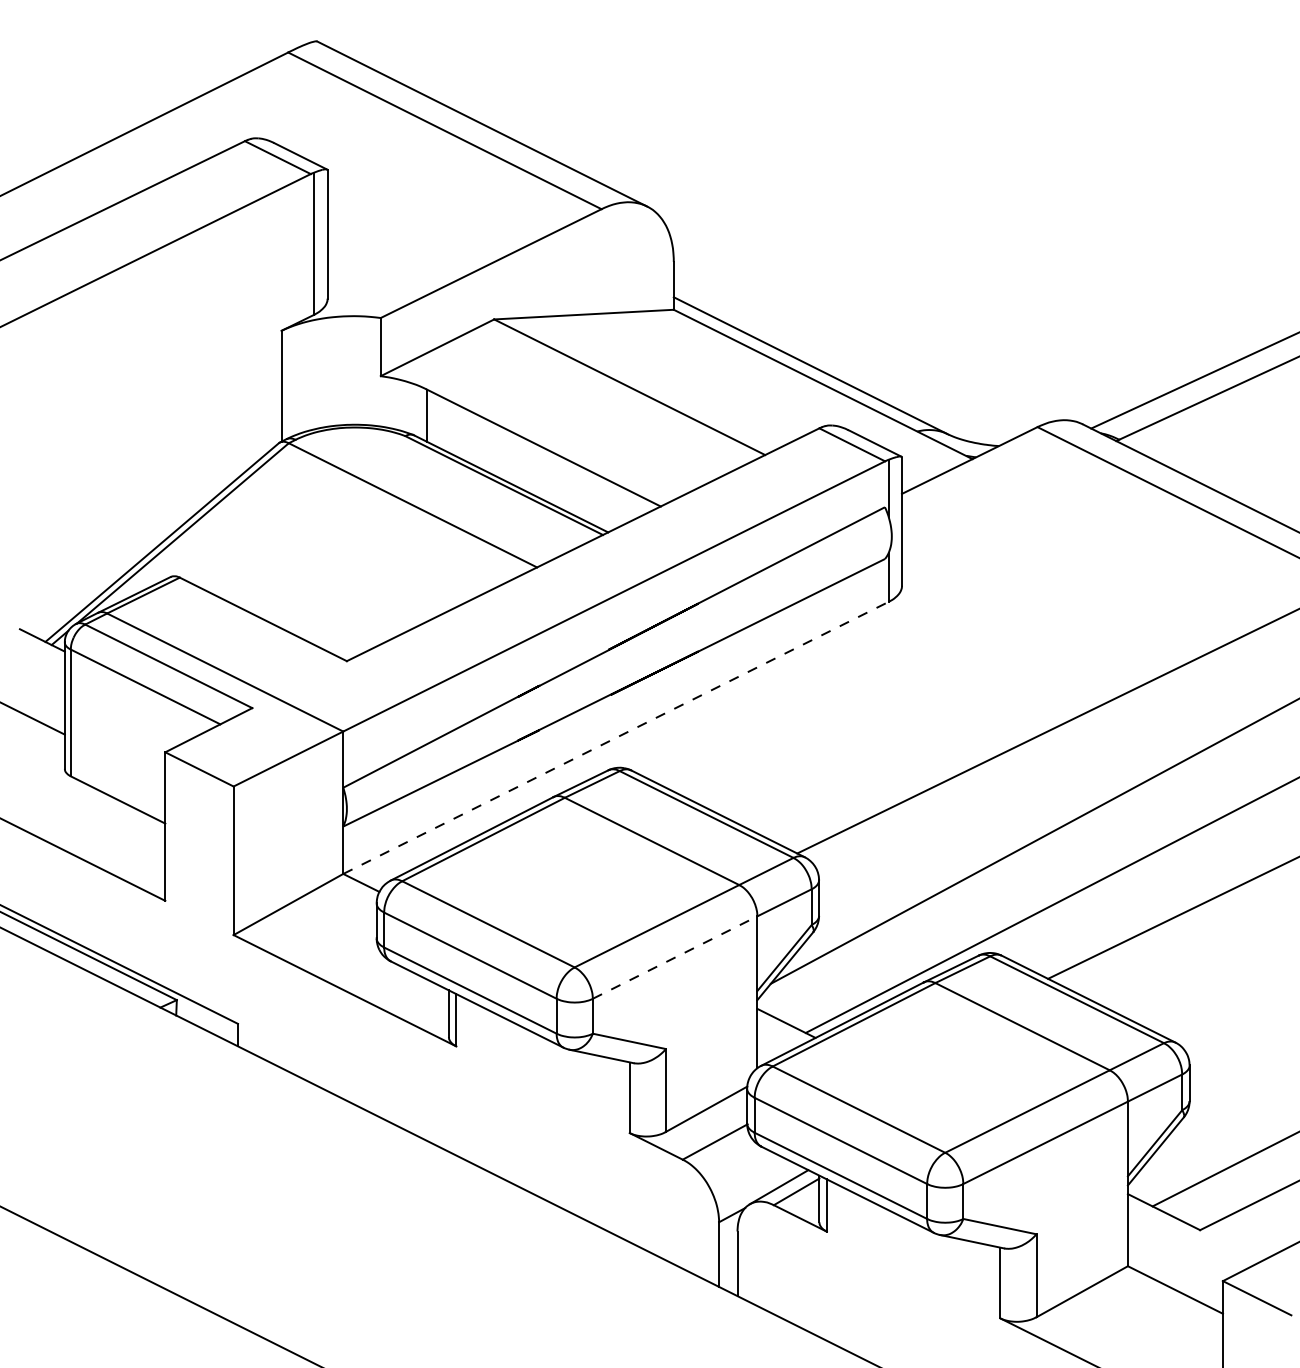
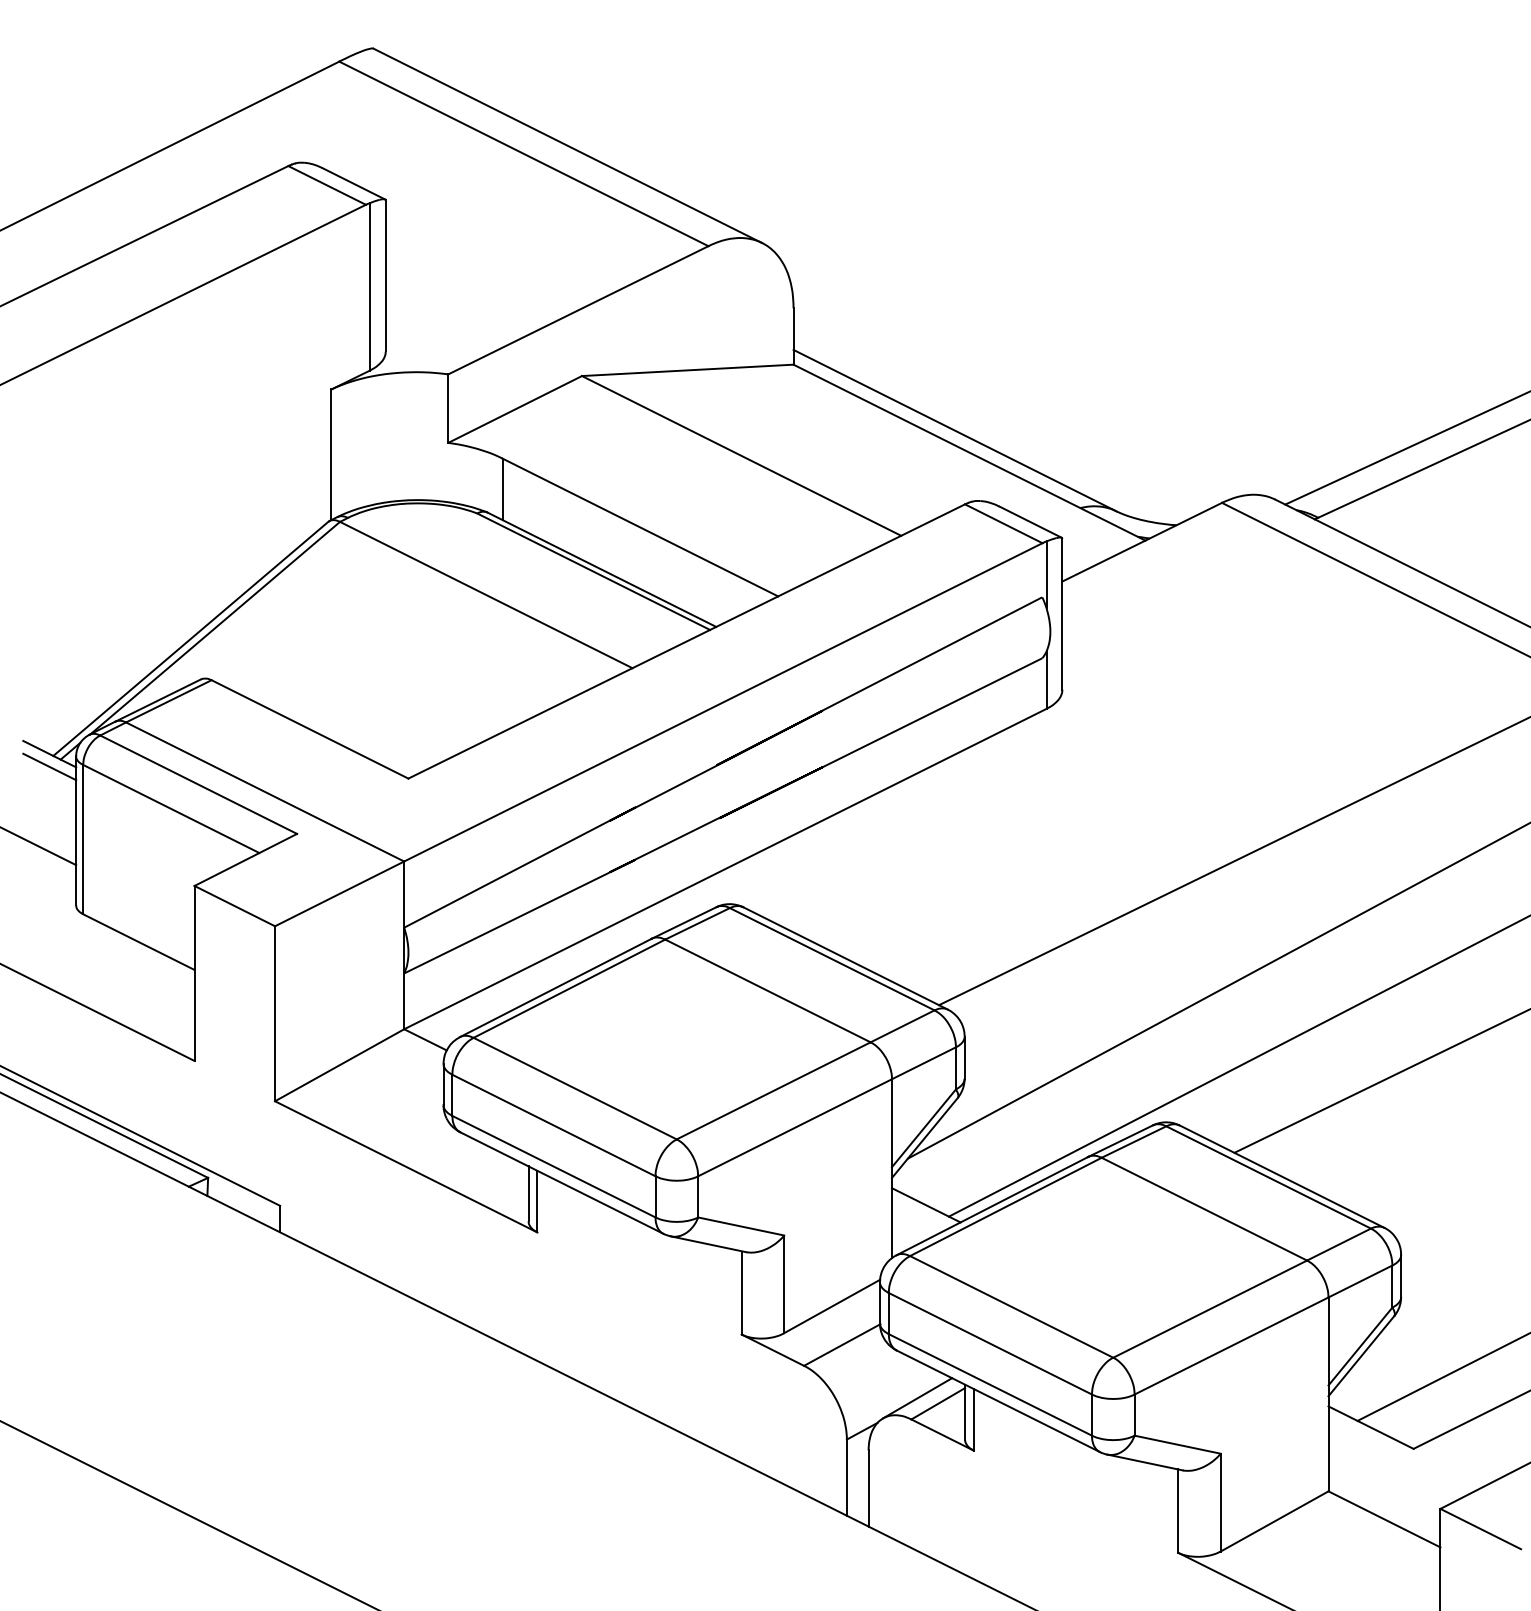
line: (42, 650) -> (49, 766), added
line: (616, 738) -> (725, 869), dashed -> solid
line: (675, 957) -> (795, 1127), dashed -> solid

